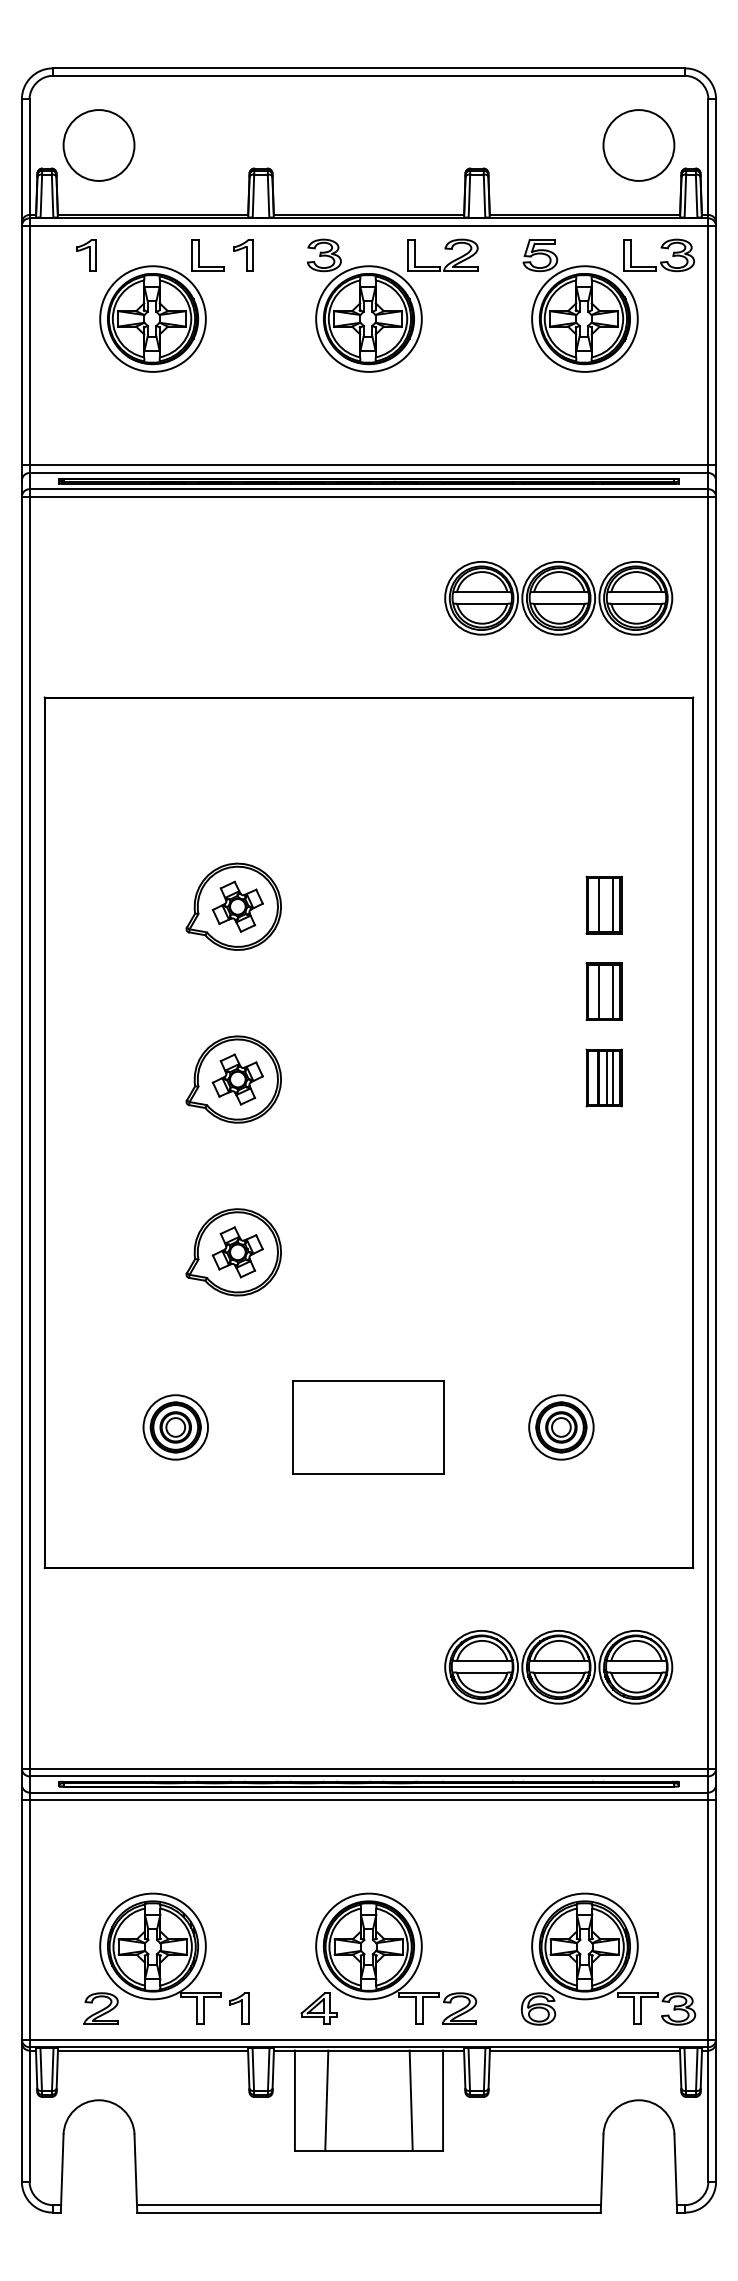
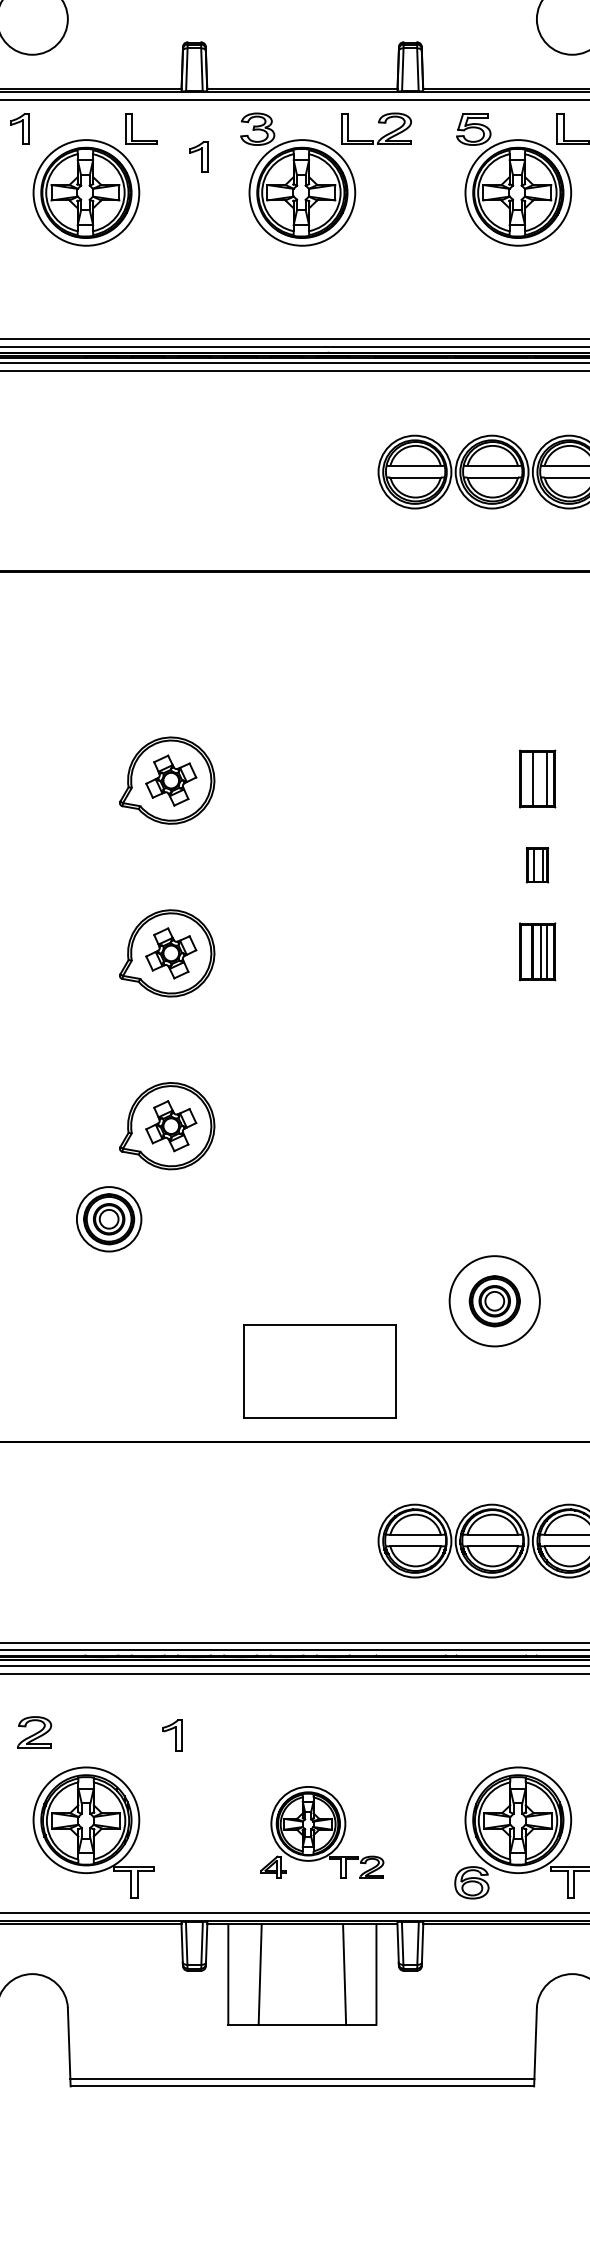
part: (243, 255) -> (198, 157), moved
part: (603, 991) -> (536, 865), size x0.6
part: (175, 1427) -> (108, 1219), moved
part: (368, 1427) -> (319, 1371), moved
circle: (561, 1427) -> (494, 1301), size x1.4
part: (388, 1958) -> (321, 1832), size x0.7
part: (100, 2008) -> (33, 1732), moved
part: (239, 2008) -> (172, 1735), moved

